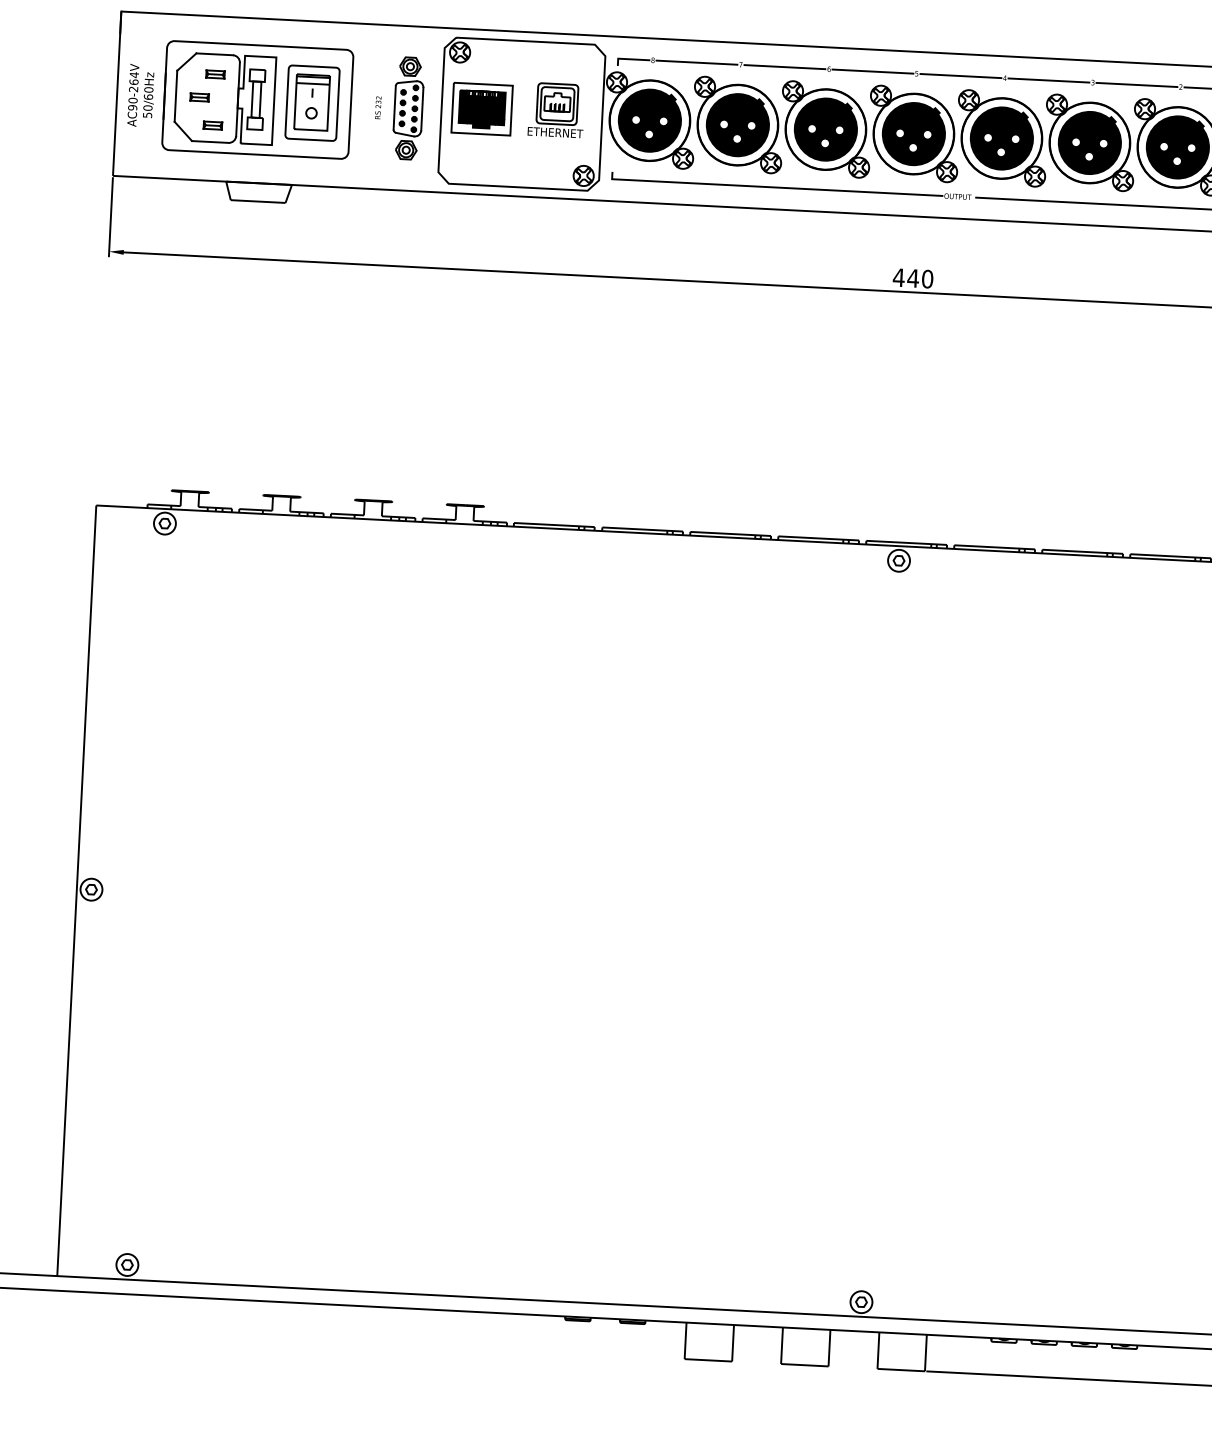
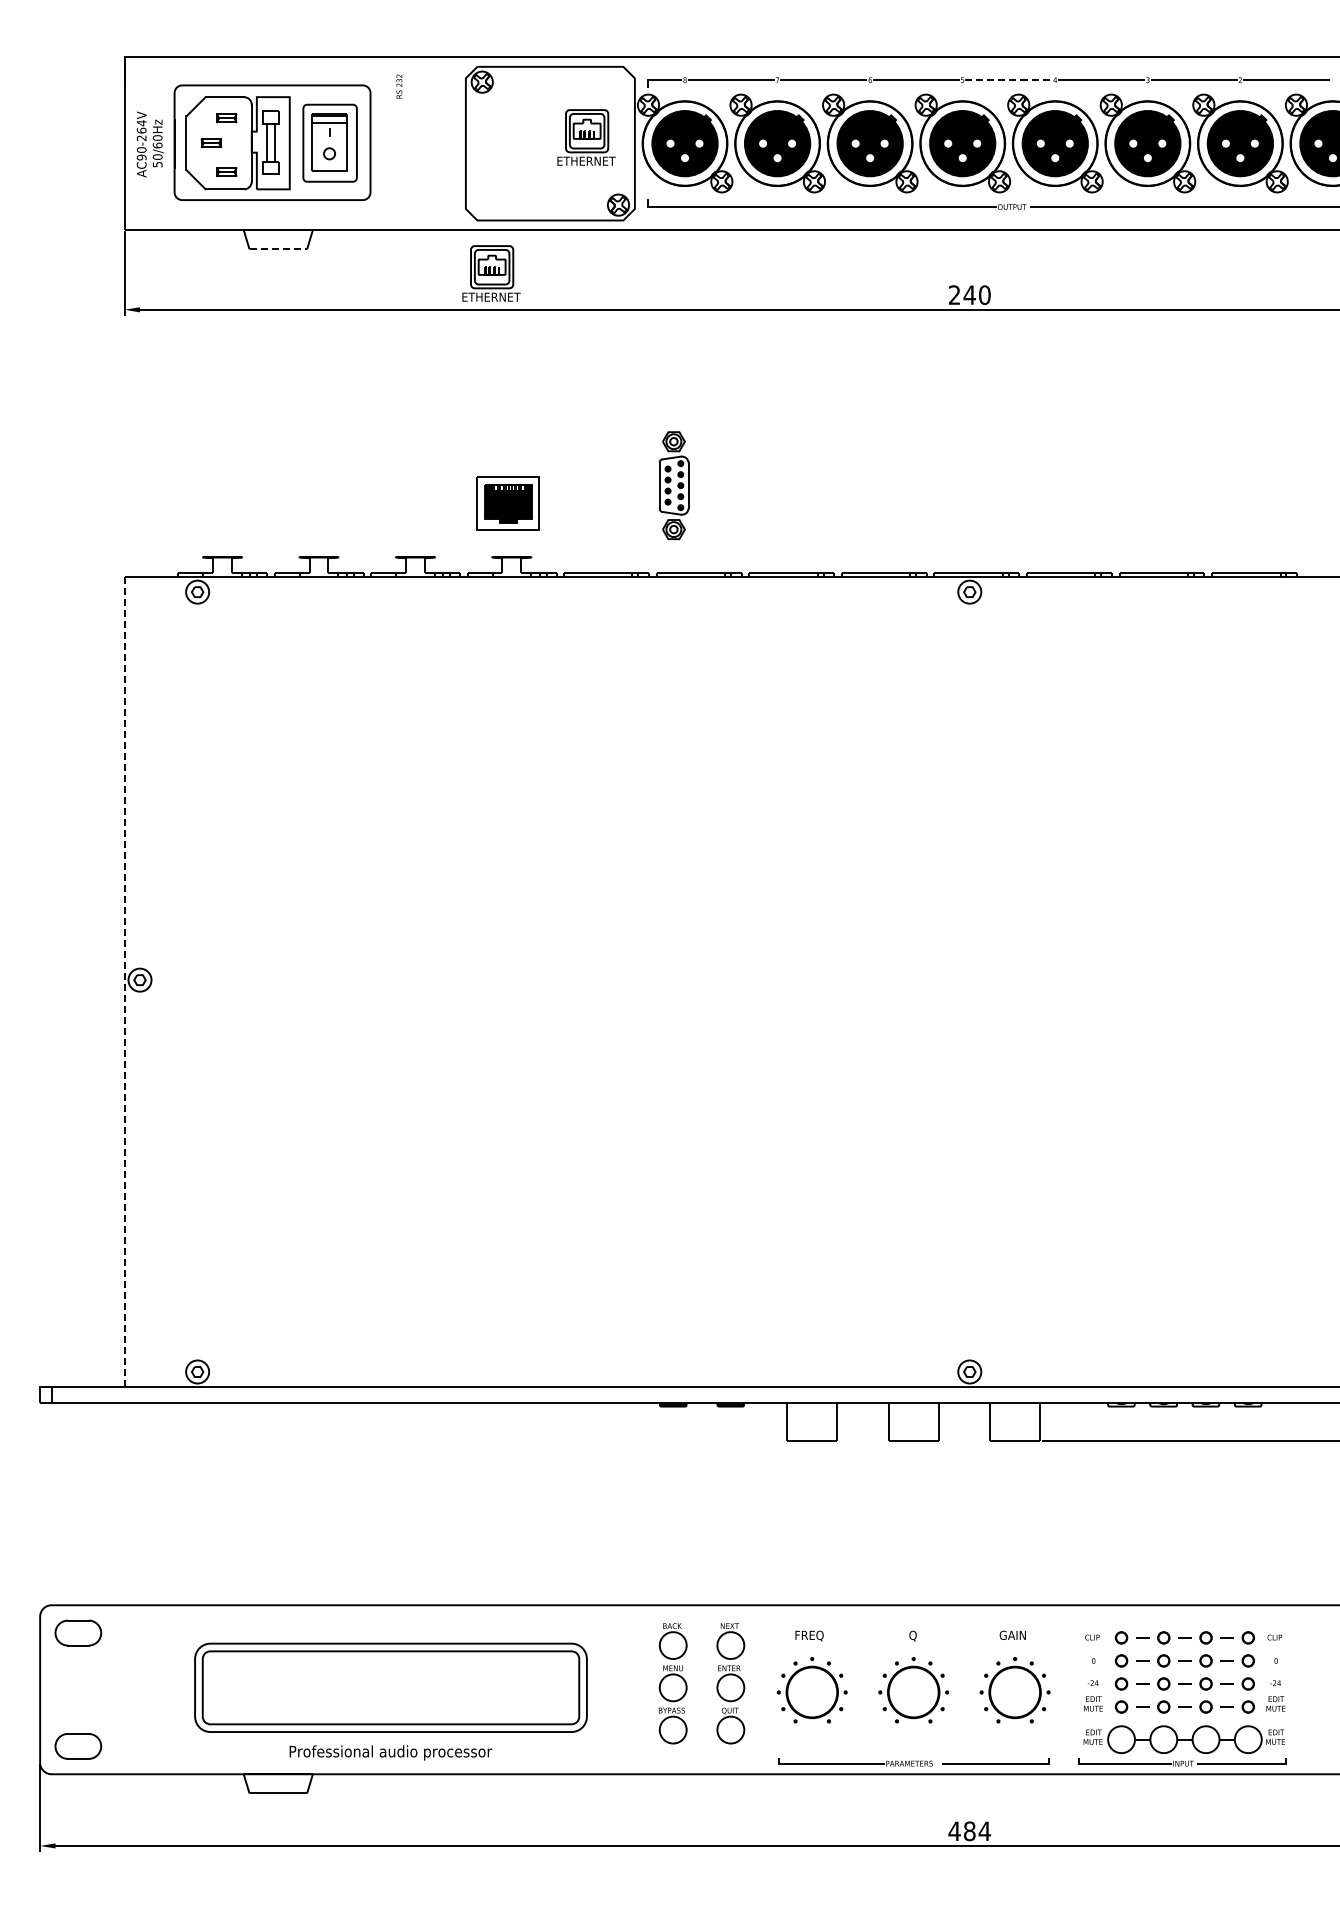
line: (960, 76) -> (1008, 80), solid -> dashed
text: (378, 107) -> (399, 86), moved
part: (407, 108) -> (673, 485), moved
part: (481, 109) -> (507, 503), moved
line: (258, 201) -> (278, 249), solid -> dashed
part: (459, 234) -> (491, 273), added
text: (898, 277) -> (954, 294), 440 -> 240
line: (76, 891) -> (124, 982), solid -> dashed

